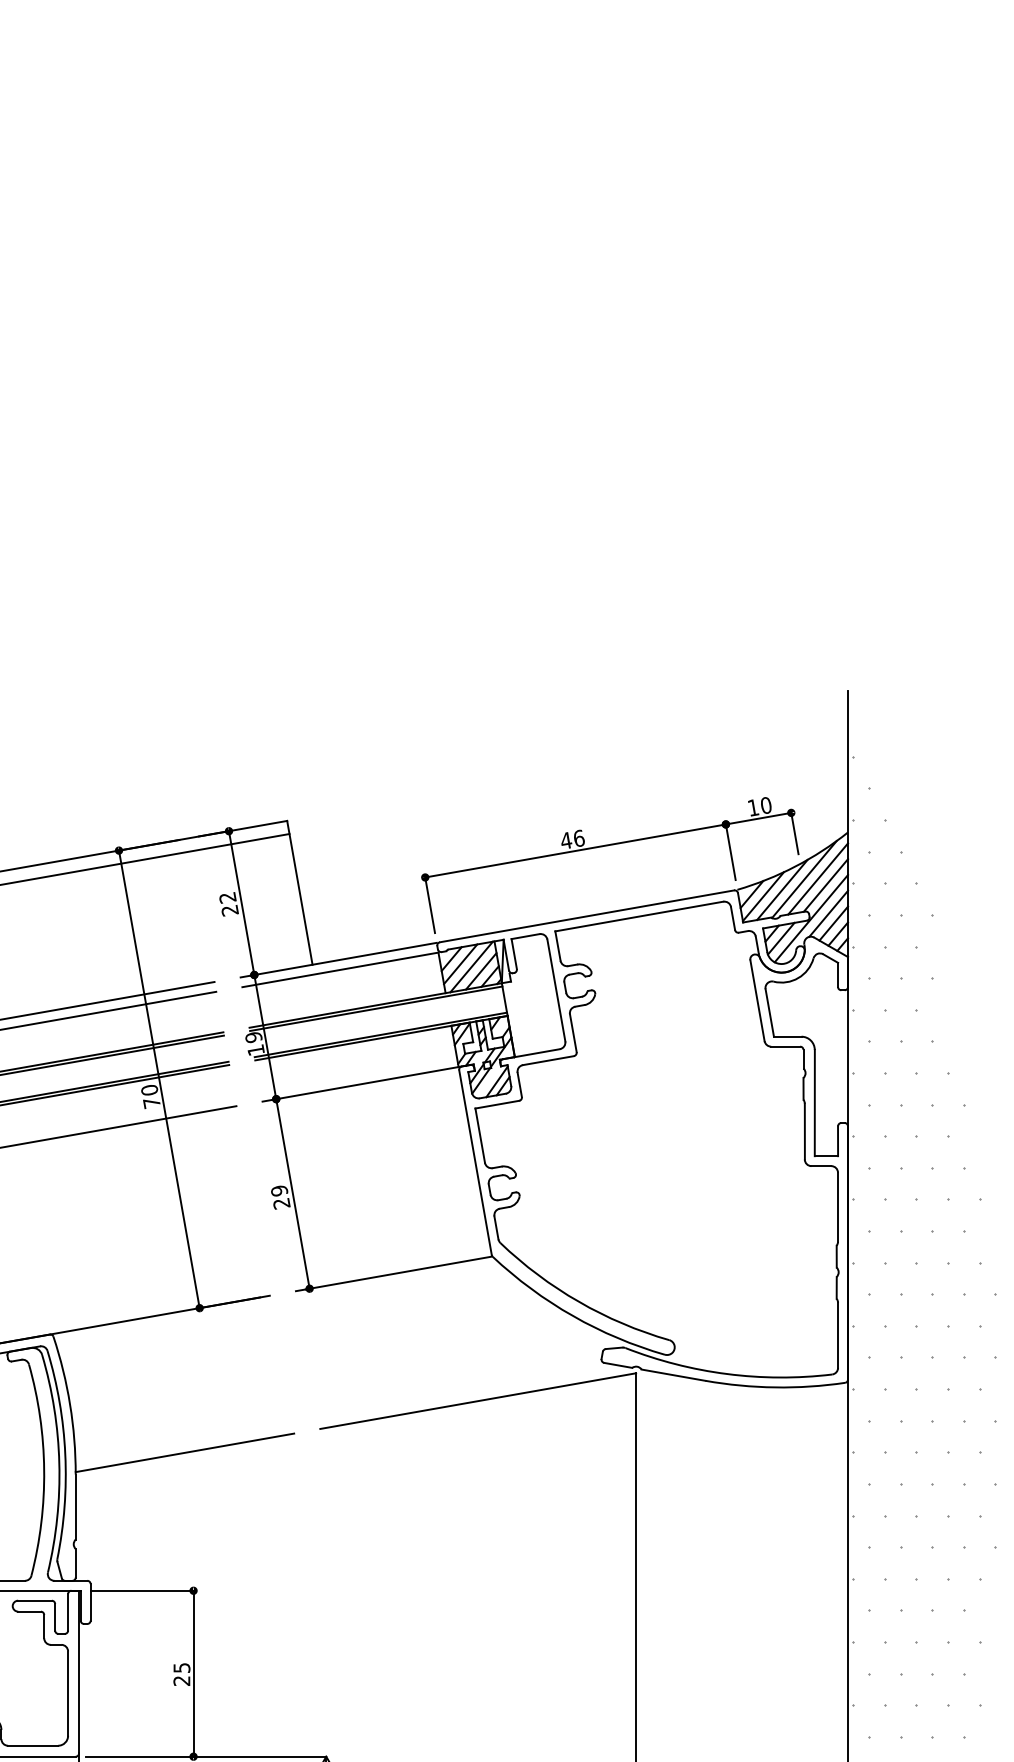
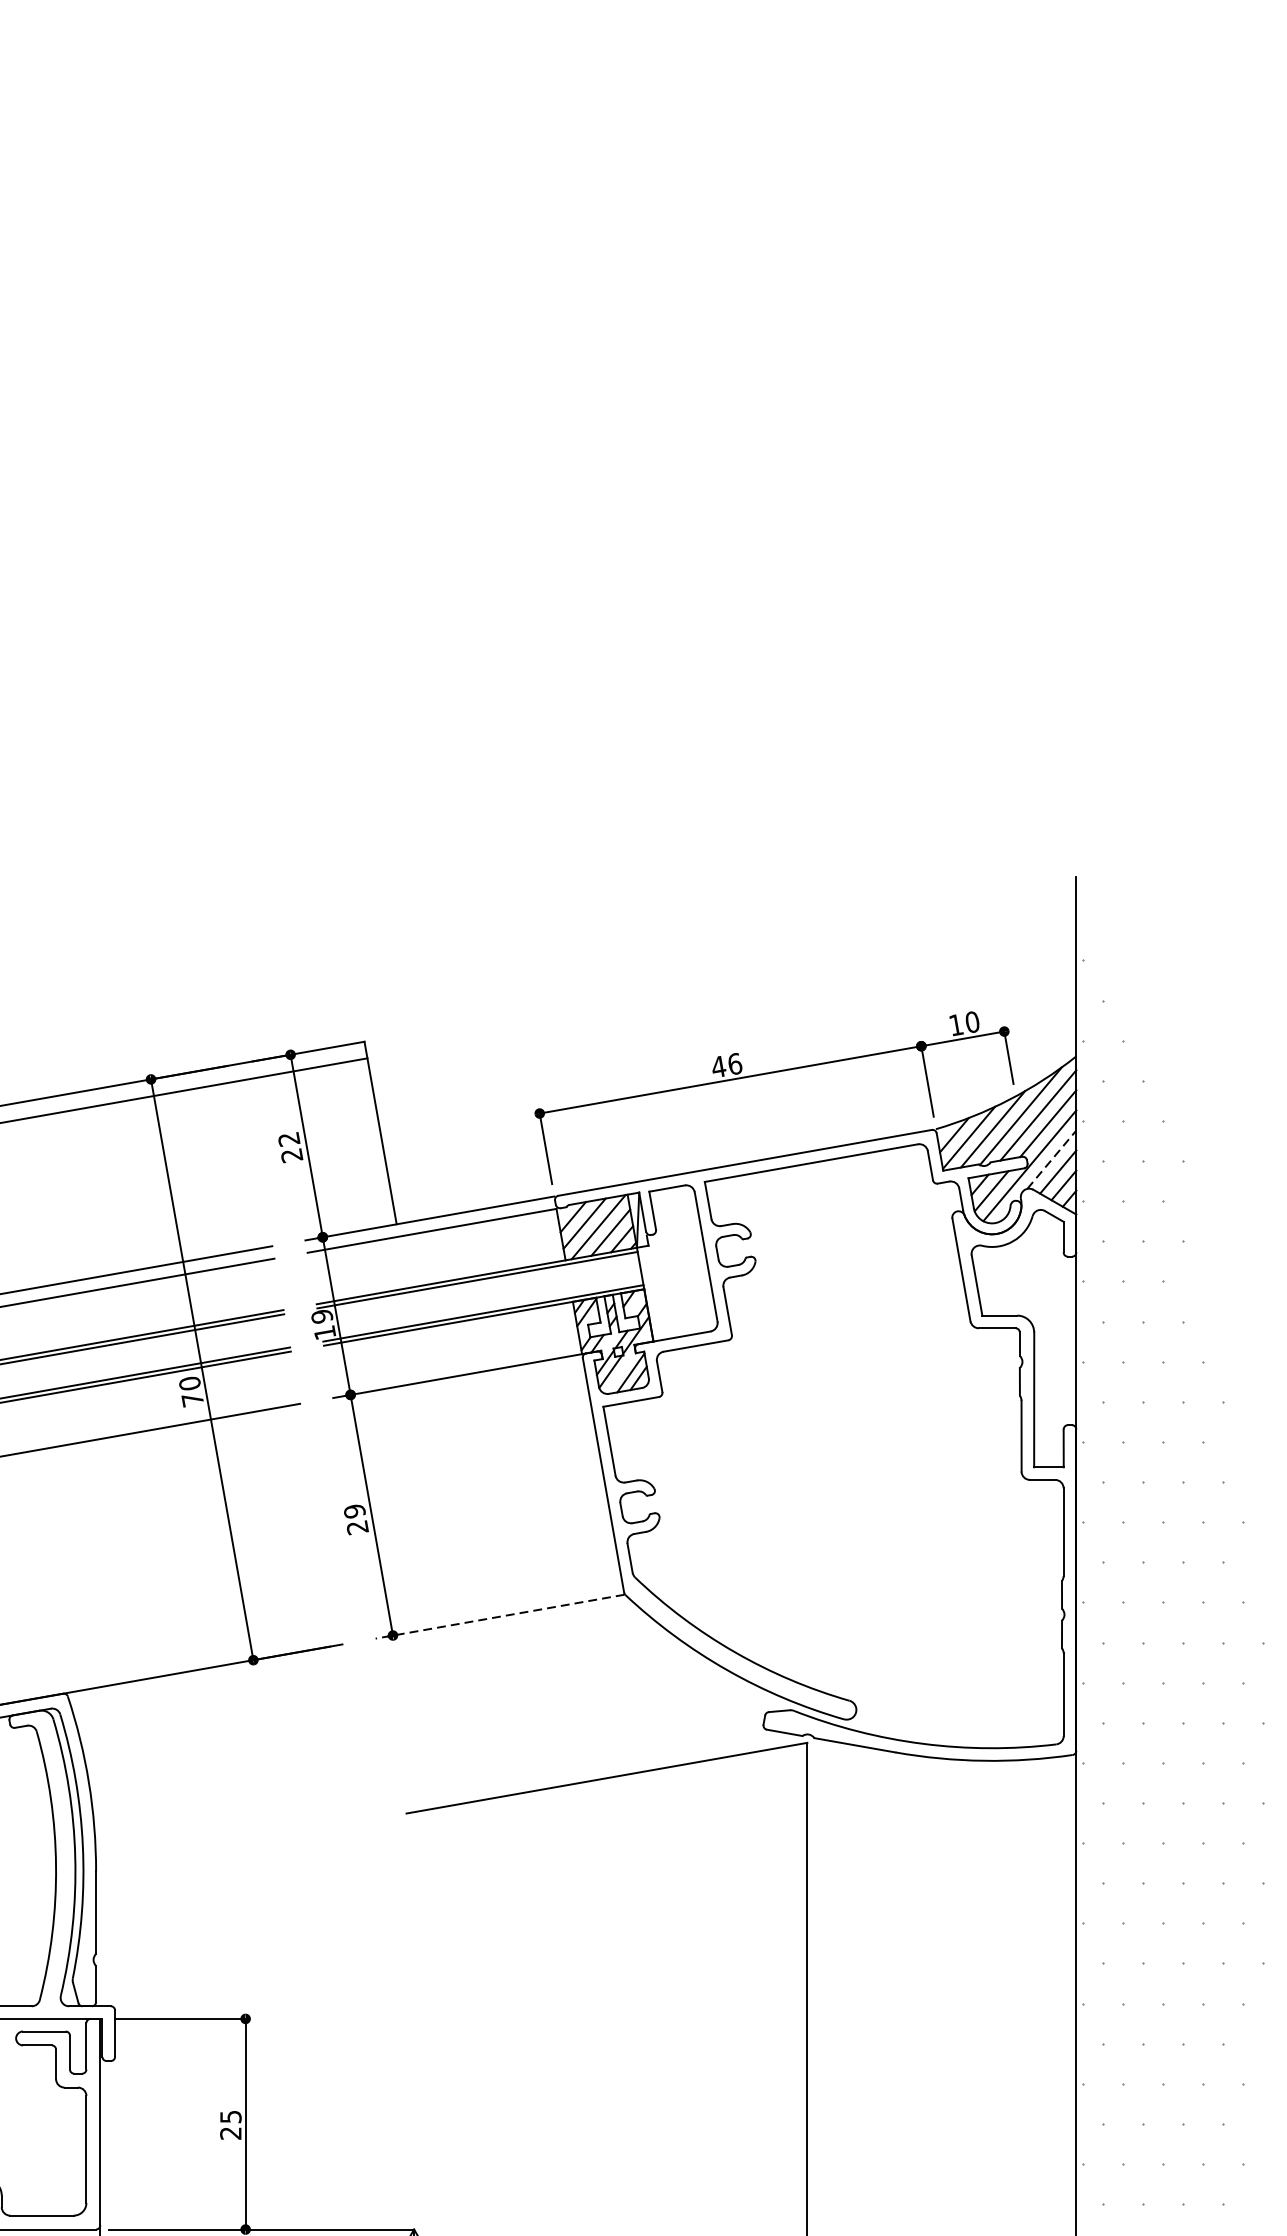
line: (829, 913) -> (1052, 1159), solid -> dashed
line: (394, 1273) -> (500, 1616), solid -> dashed
line: (184, 1452) -> (234, 1843), removed

